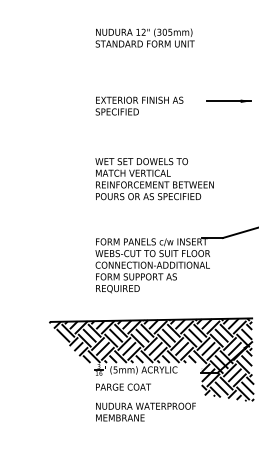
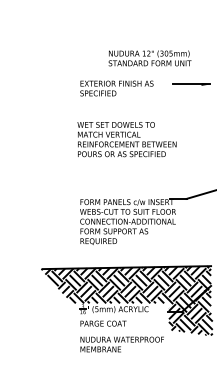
text: (144, 37) -> (149, 57), moved
text: (154, 179) -> (126, 139), moved

